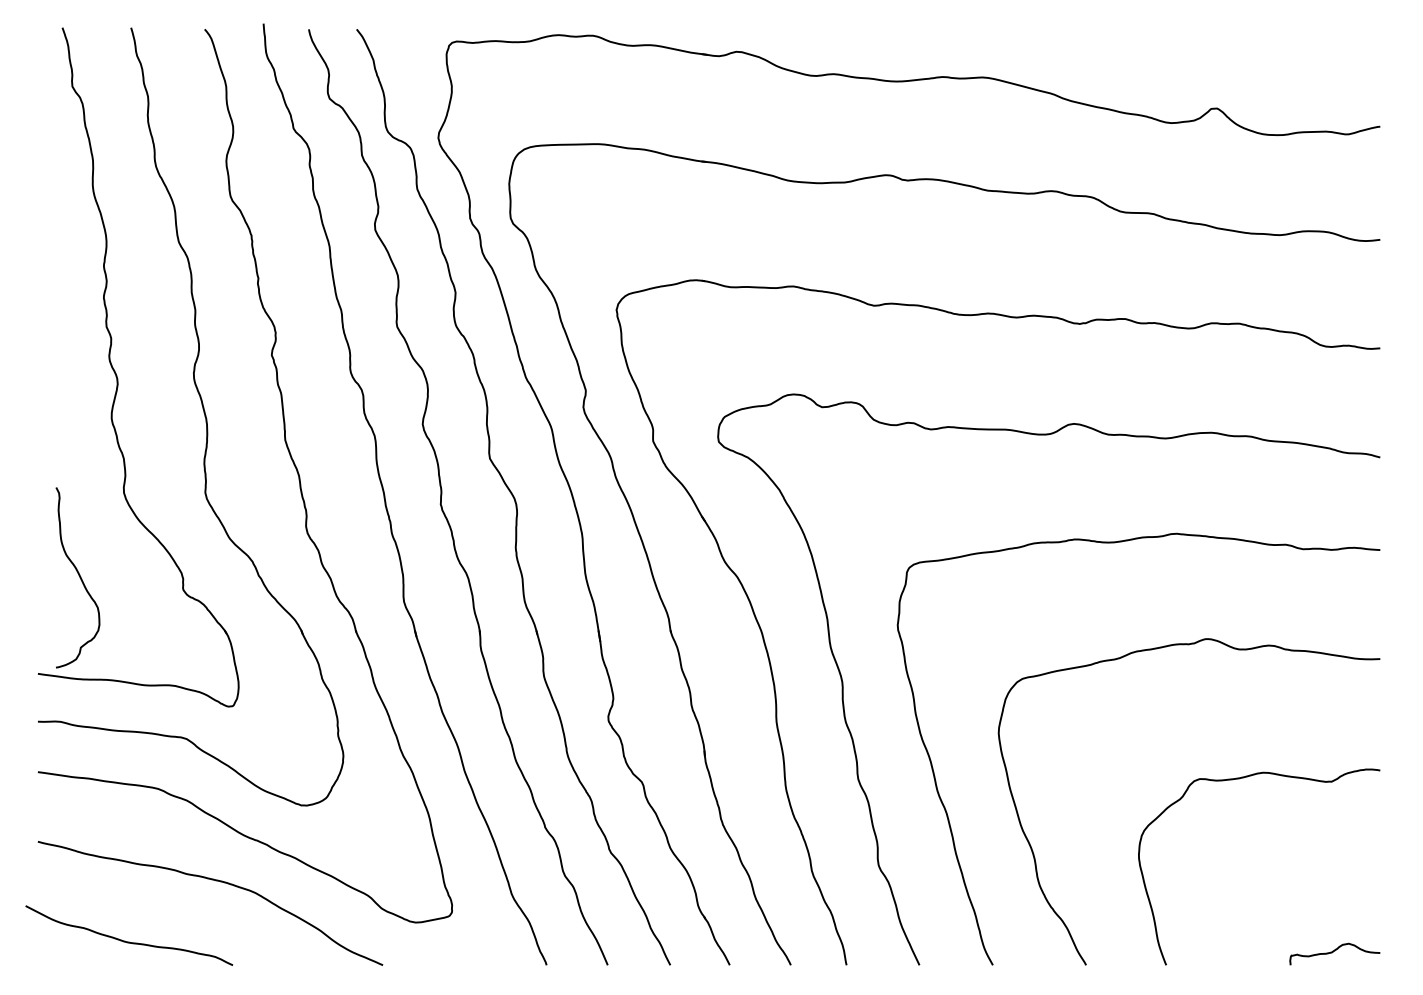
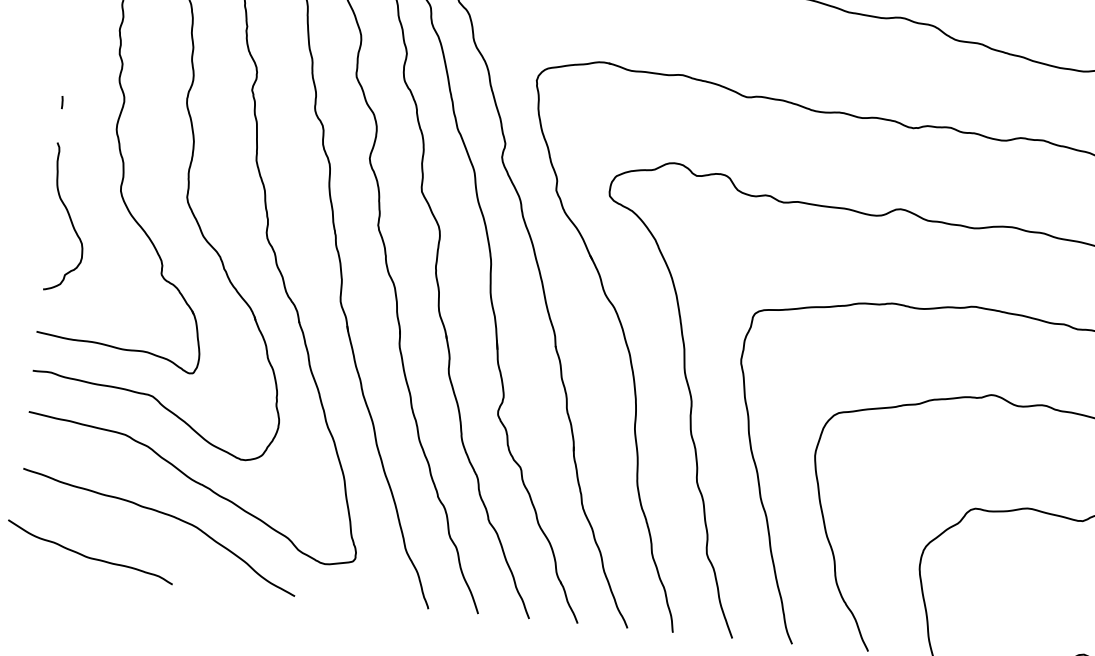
line: (42, 392) -> (62, 102), added
curve: (79, 577) -> (69, 217), moved

